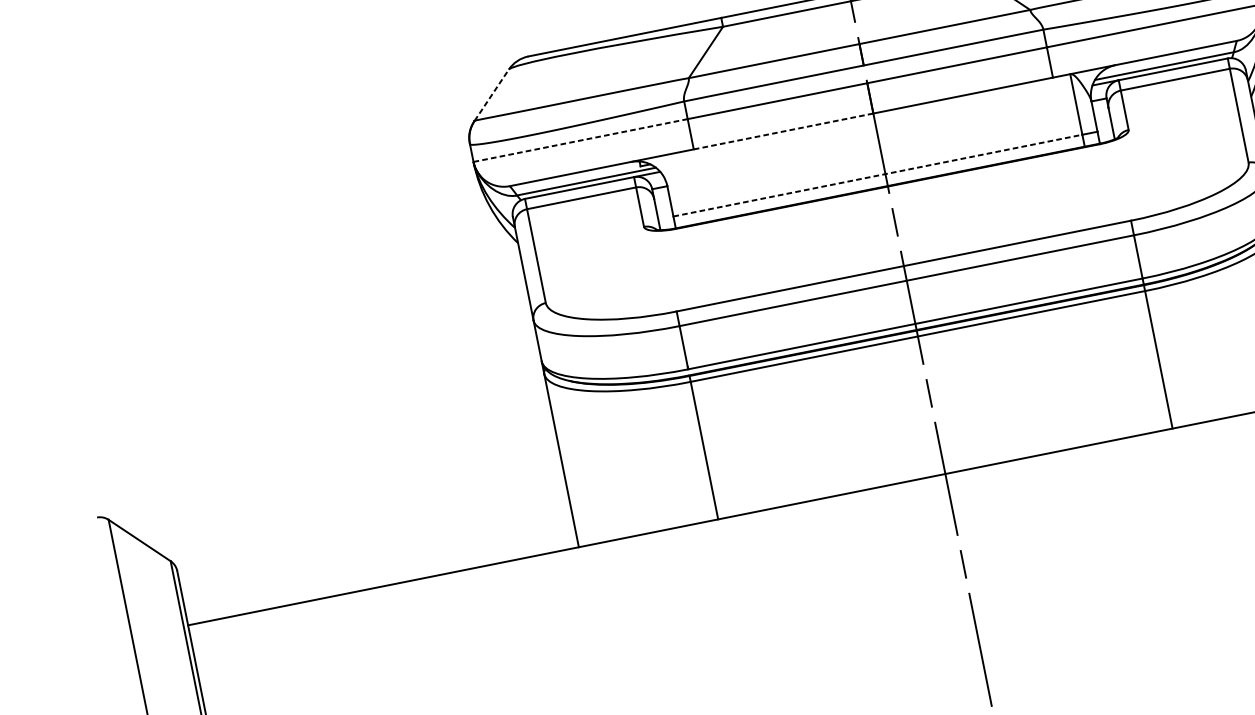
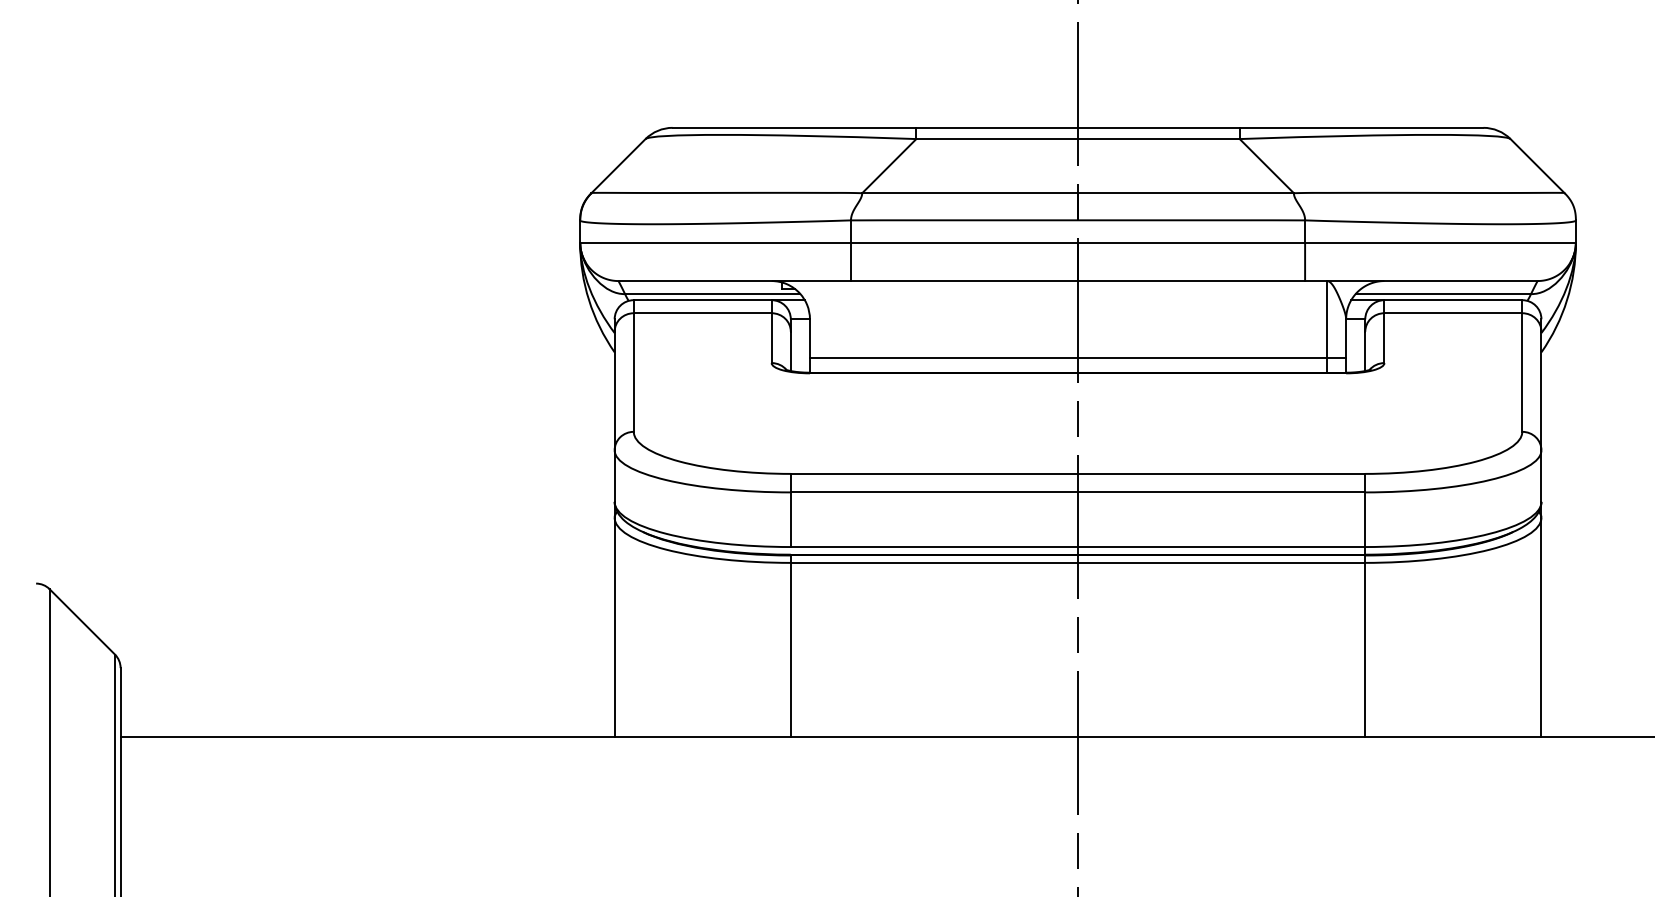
line: (491, 94) -> (618, 165), dashed -> solid
line: (783, 131) -> (964, 281), dashed -> solid
line: (581, 140) -> (716, 242), dashed -> solid
line: (877, 175) -> (1068, 357), dashed -> solid

